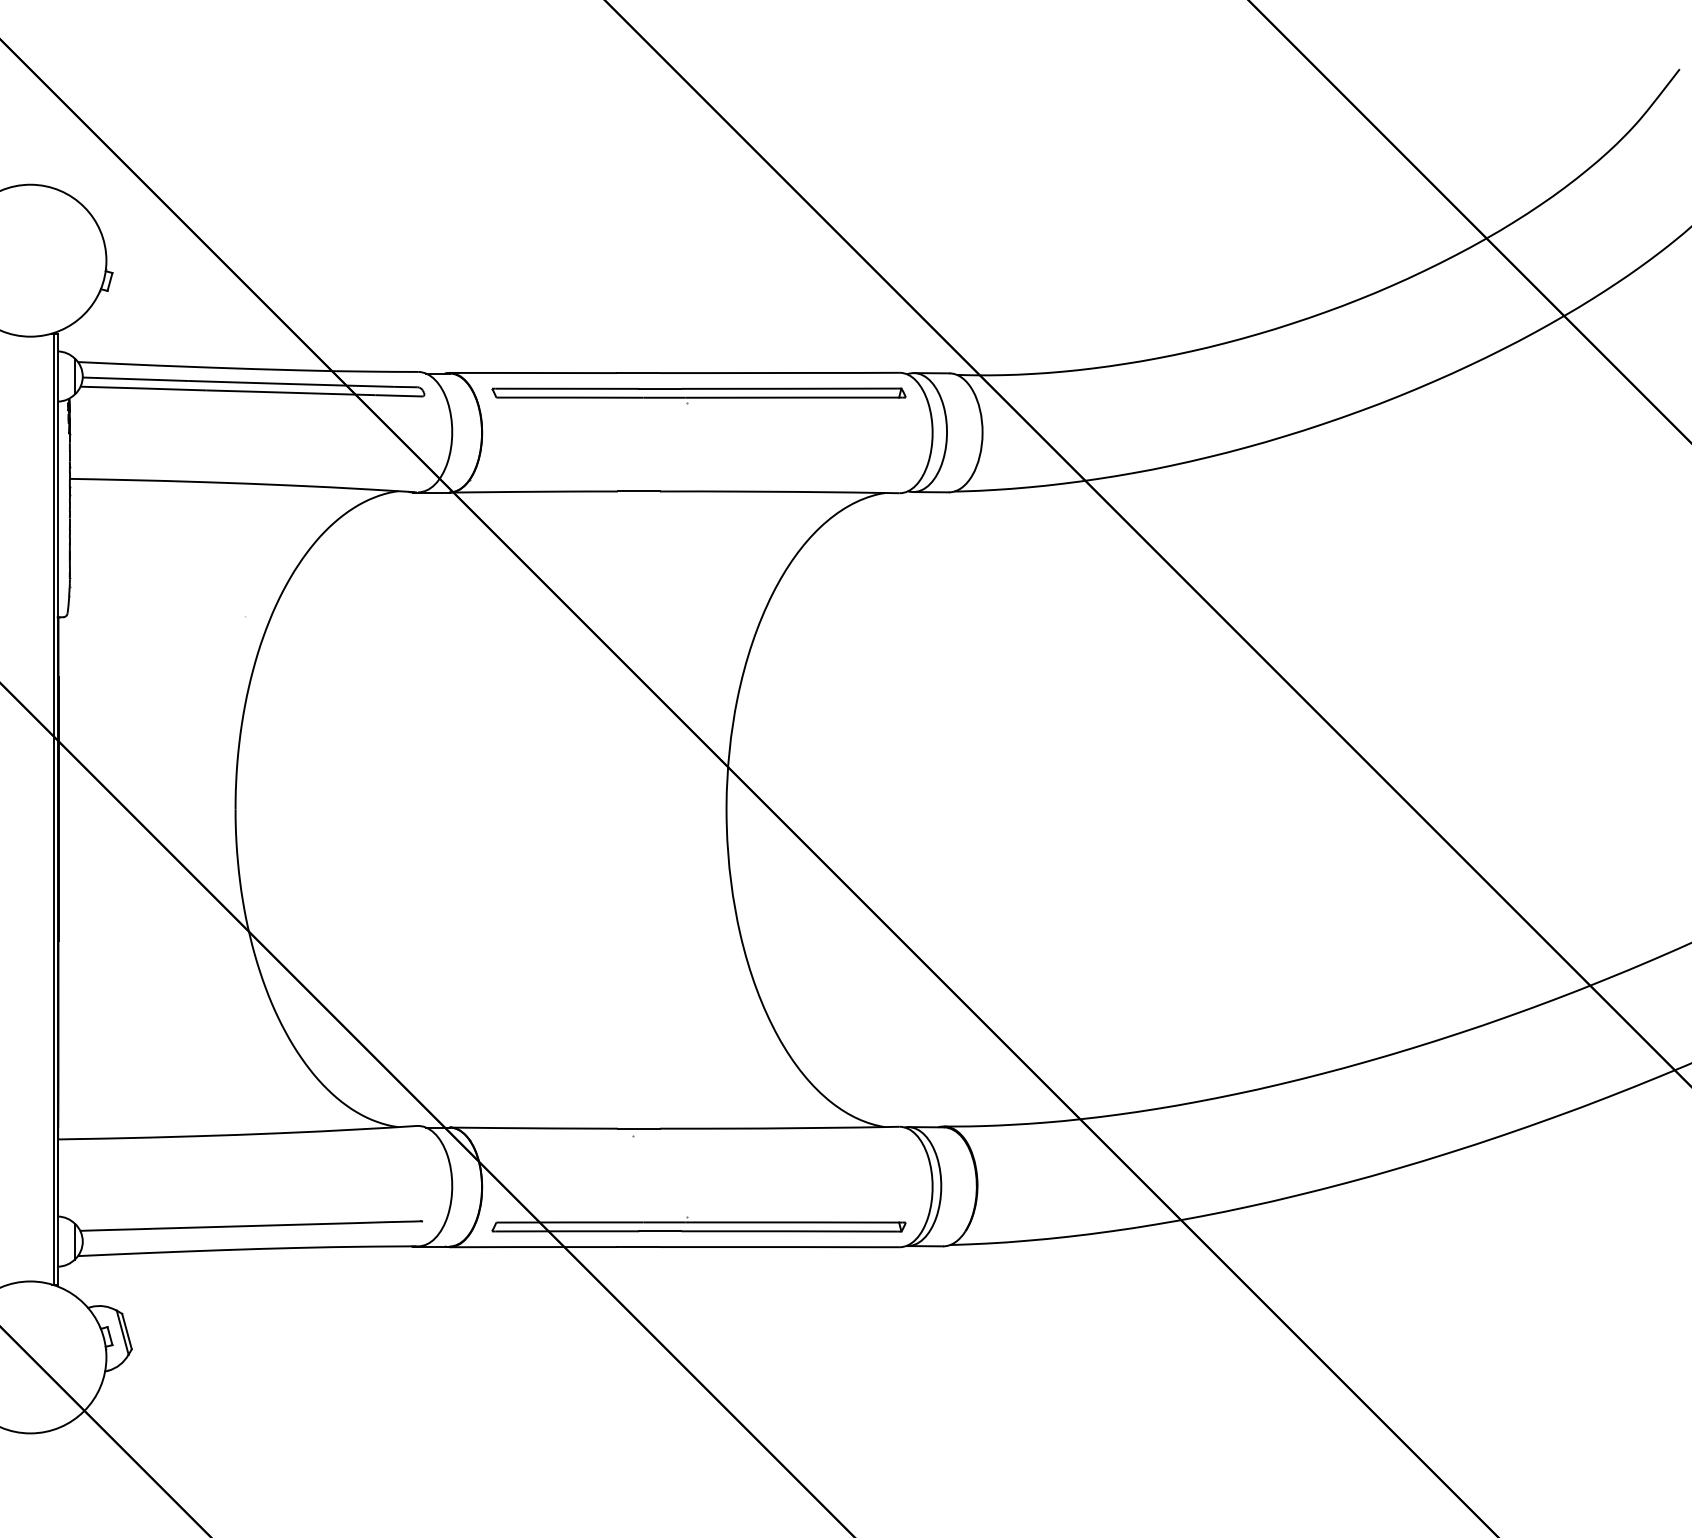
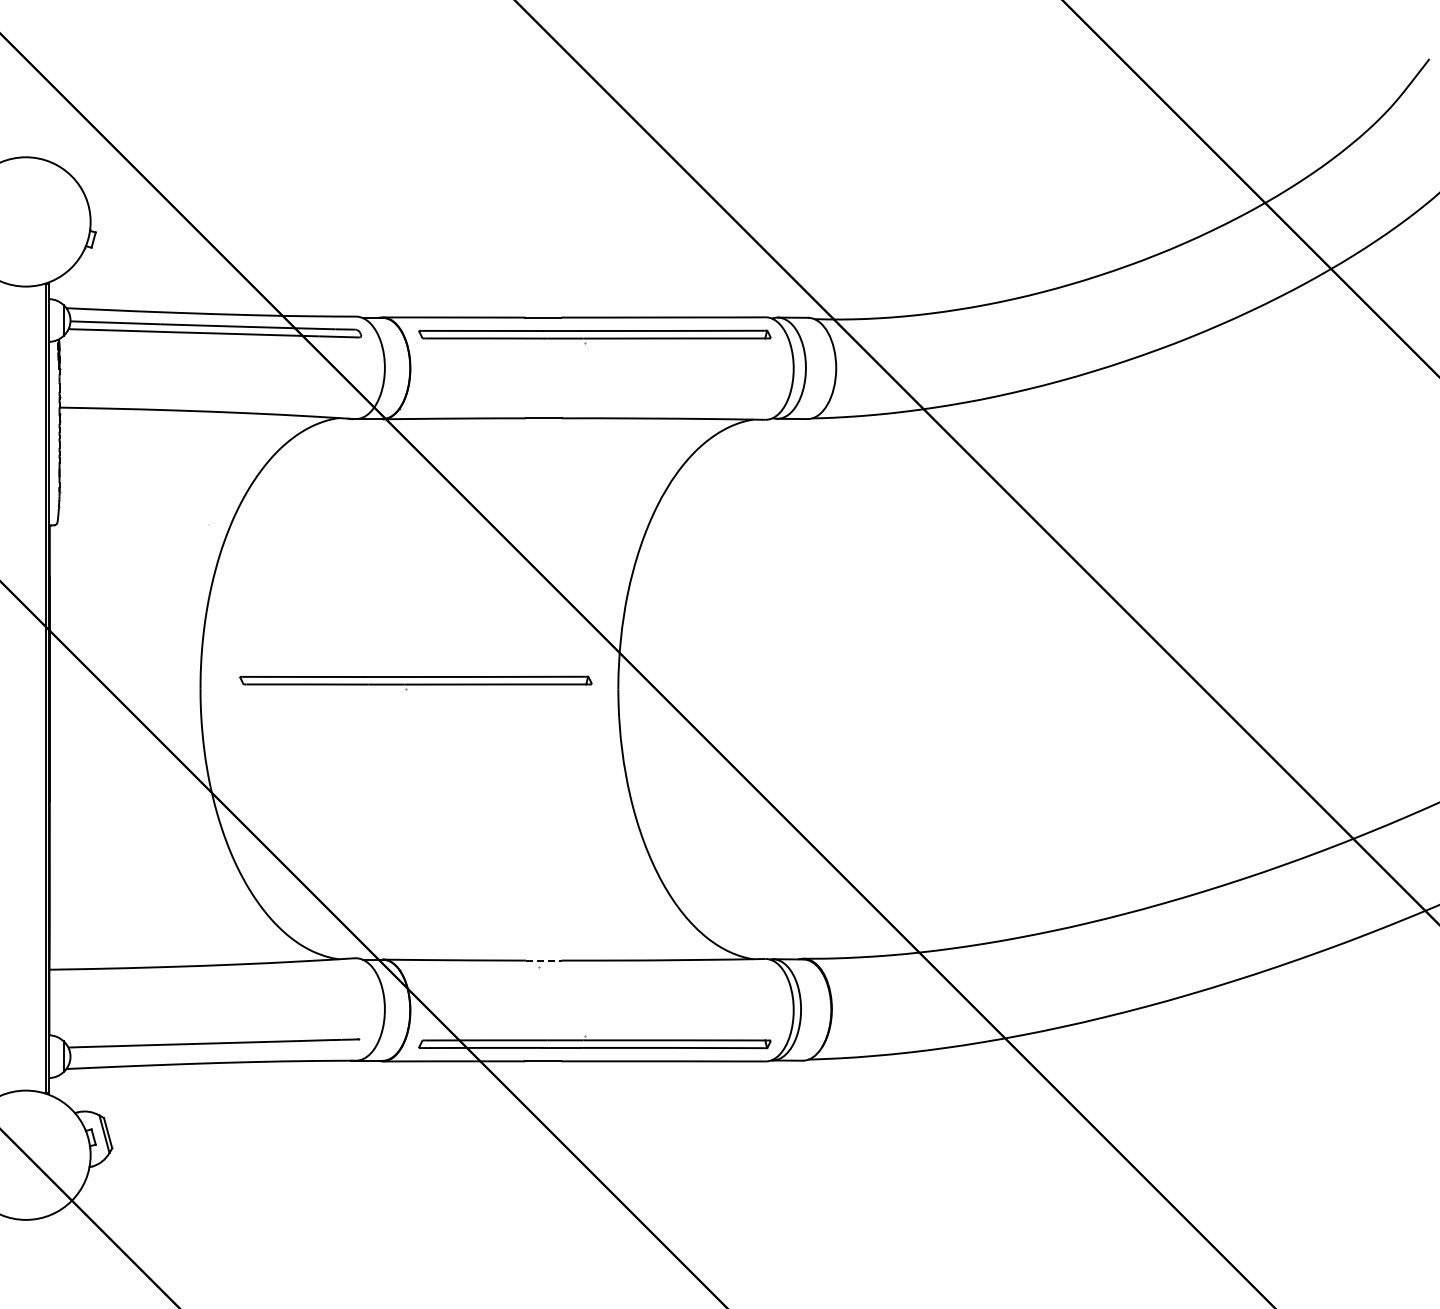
part: (488, 801) -> (415, 682), added
line: (638, 1128) -> (543, 960), solid -> dashed

